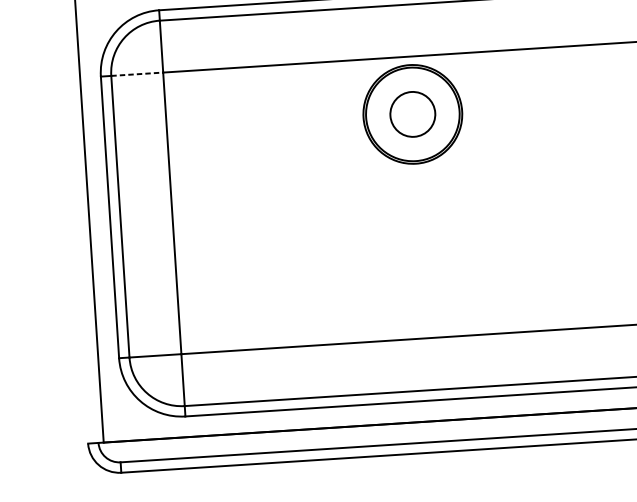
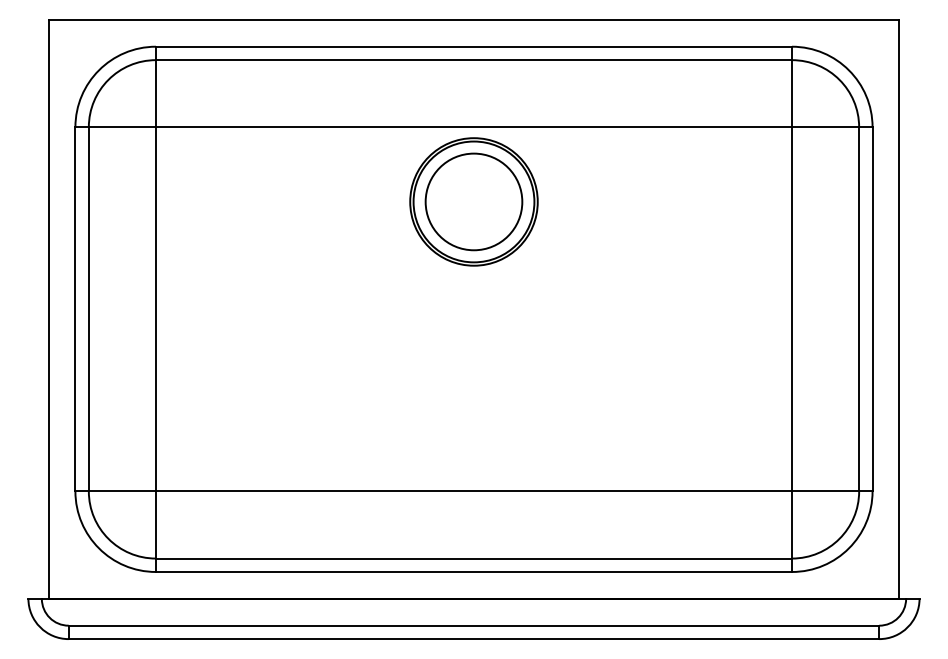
line: (137, 74) -> (122, 127), dashed -> solid
circle: (412, 114) -> (473, 201), size x1.67

